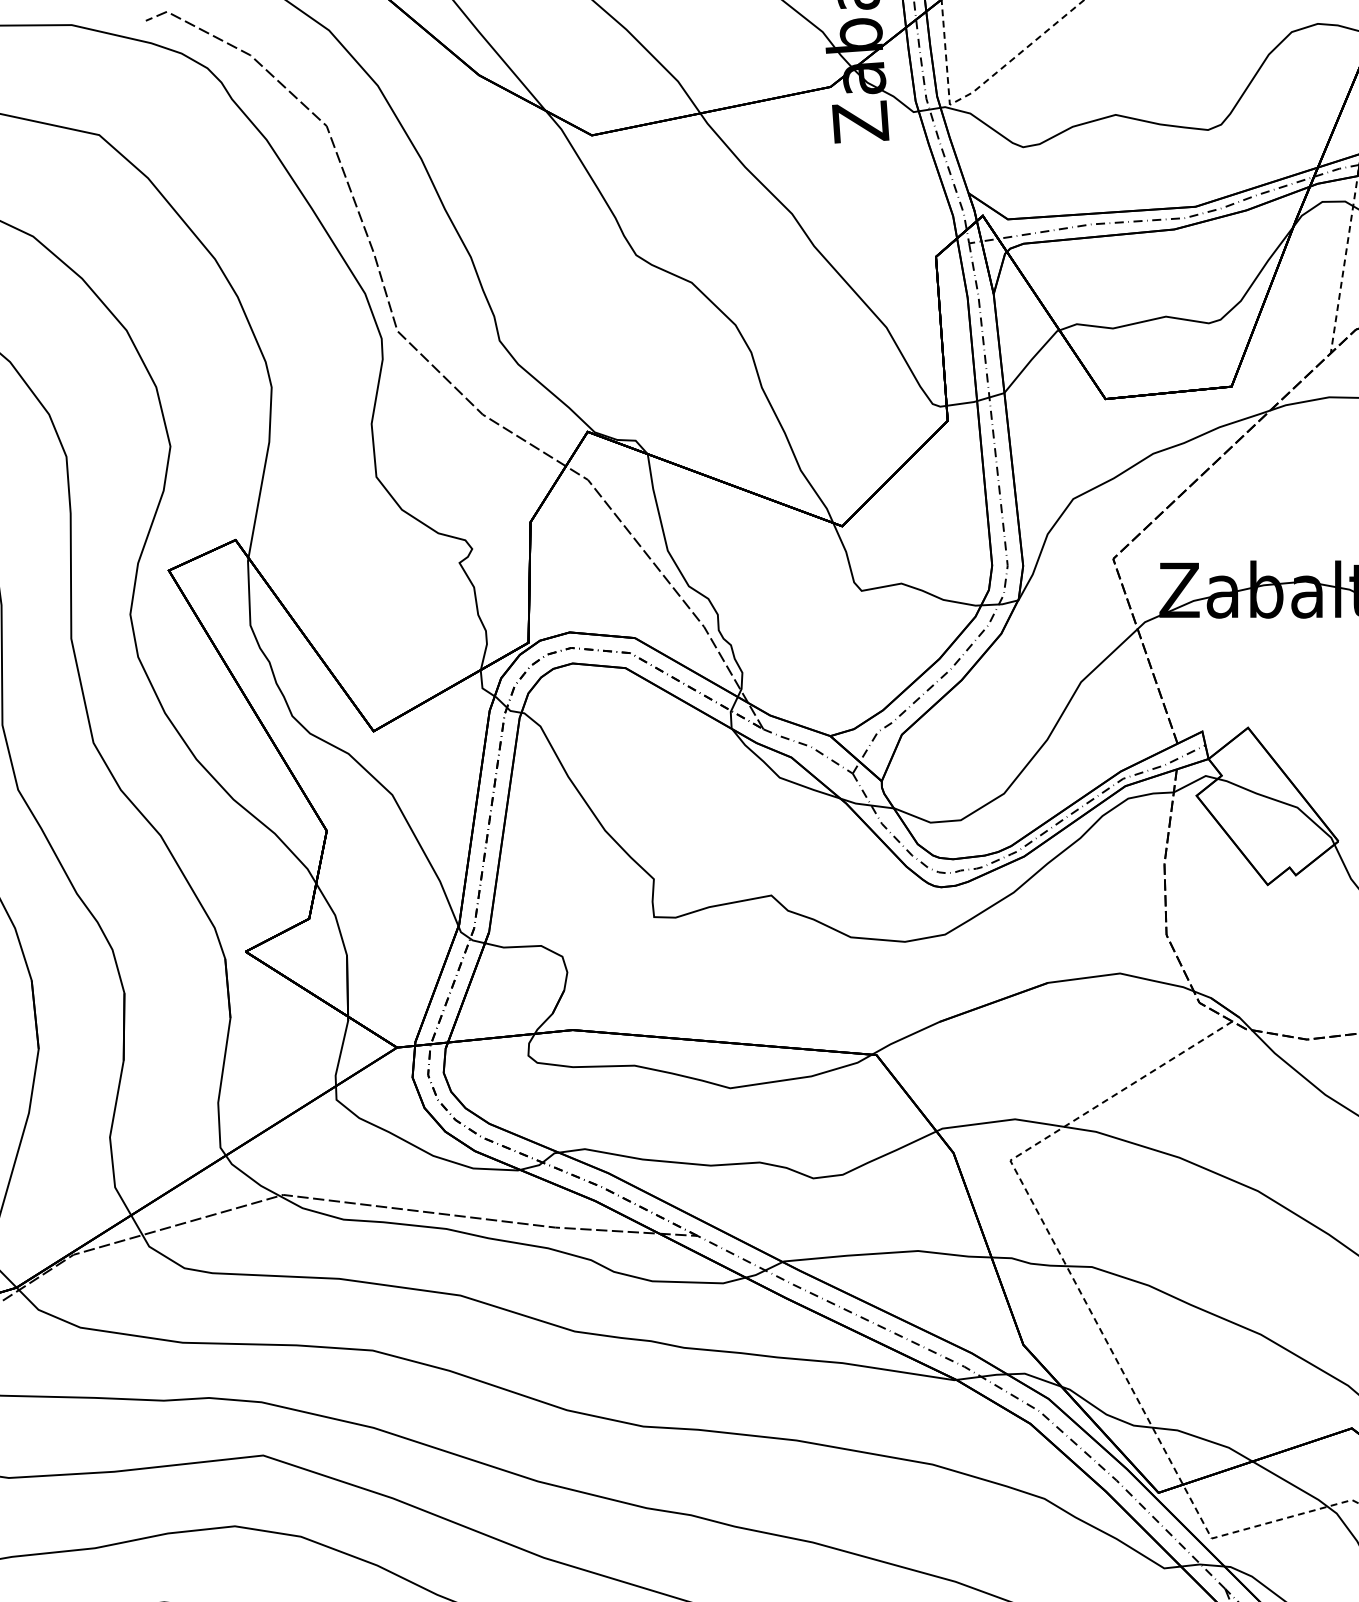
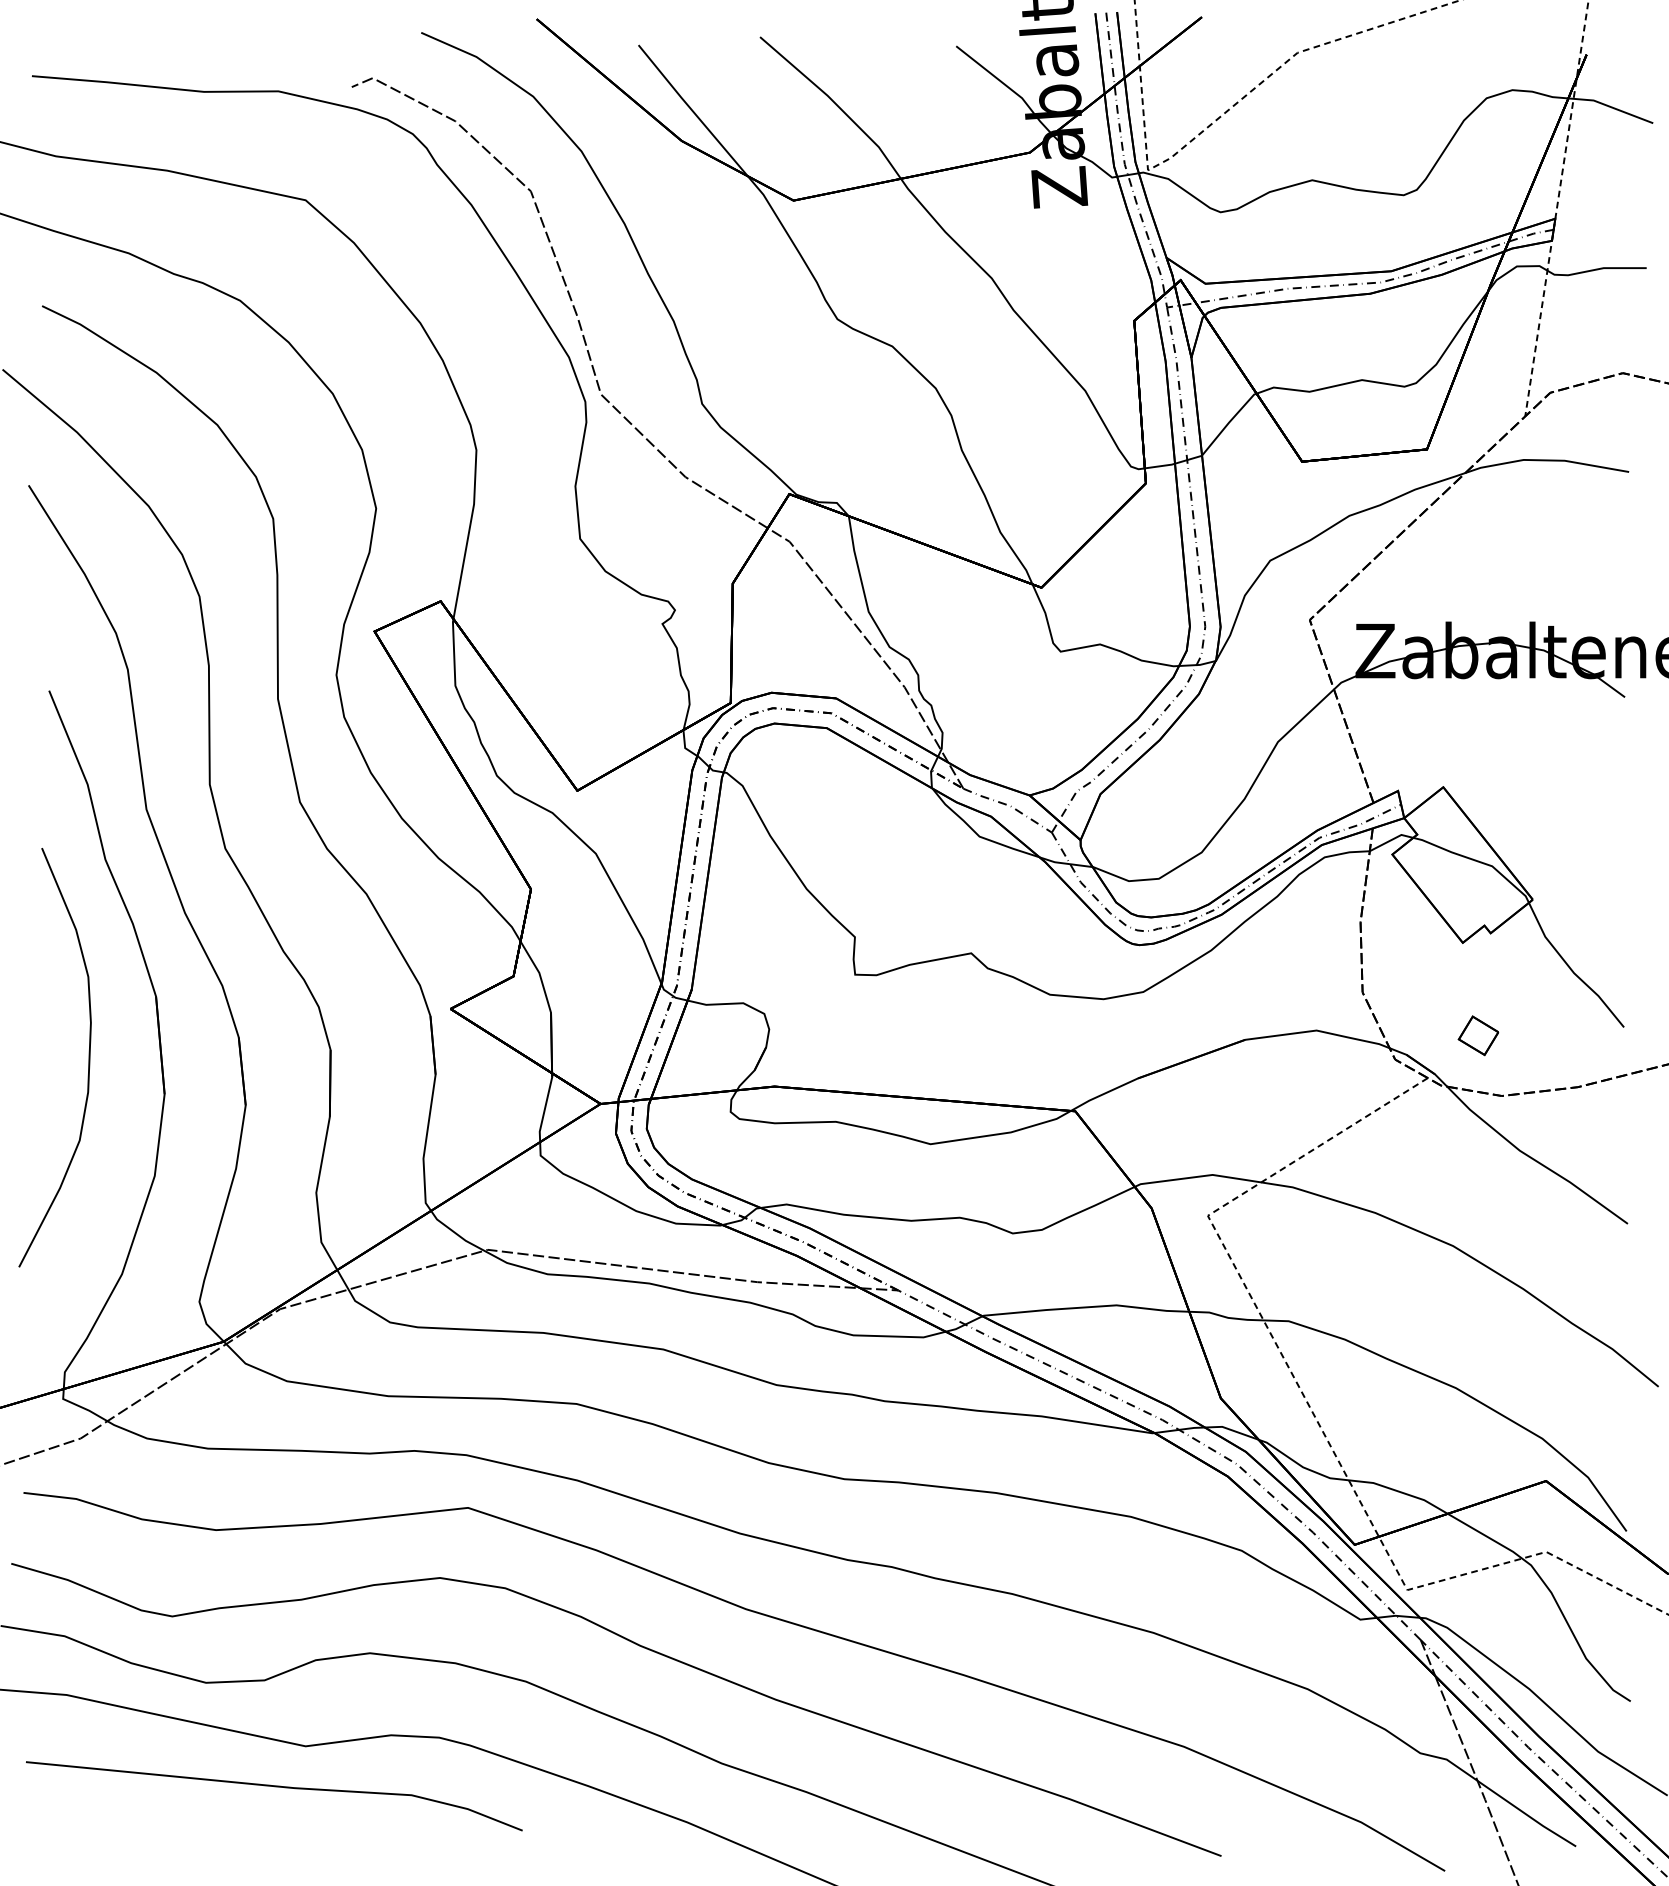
part: (1283, 978) -> (1478, 1035), added

